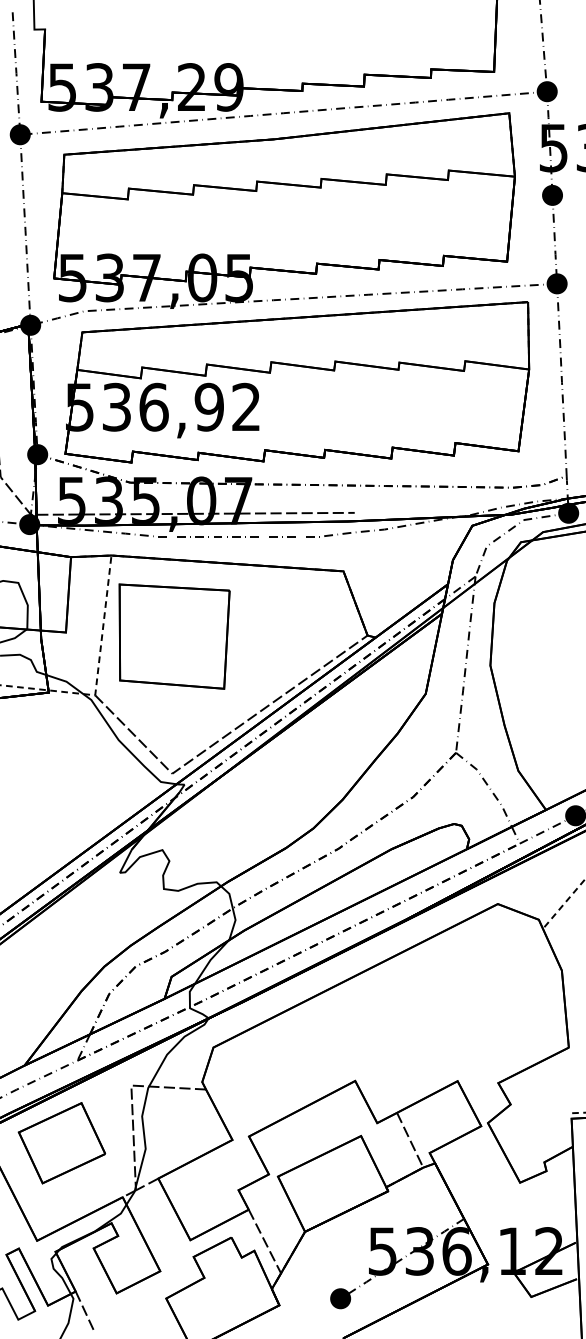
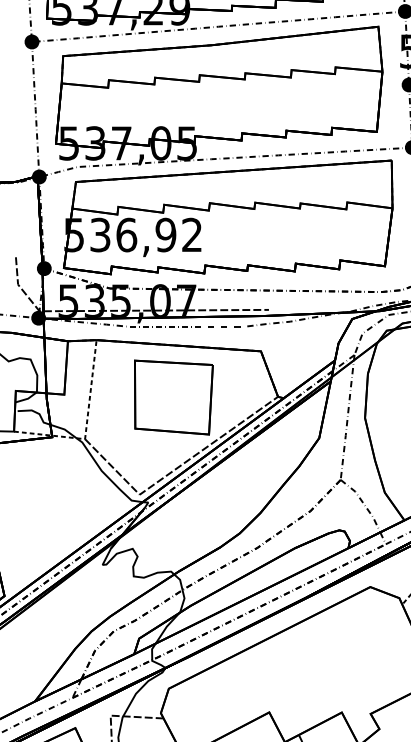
part: (174, 636) -> (173, 397), moved

